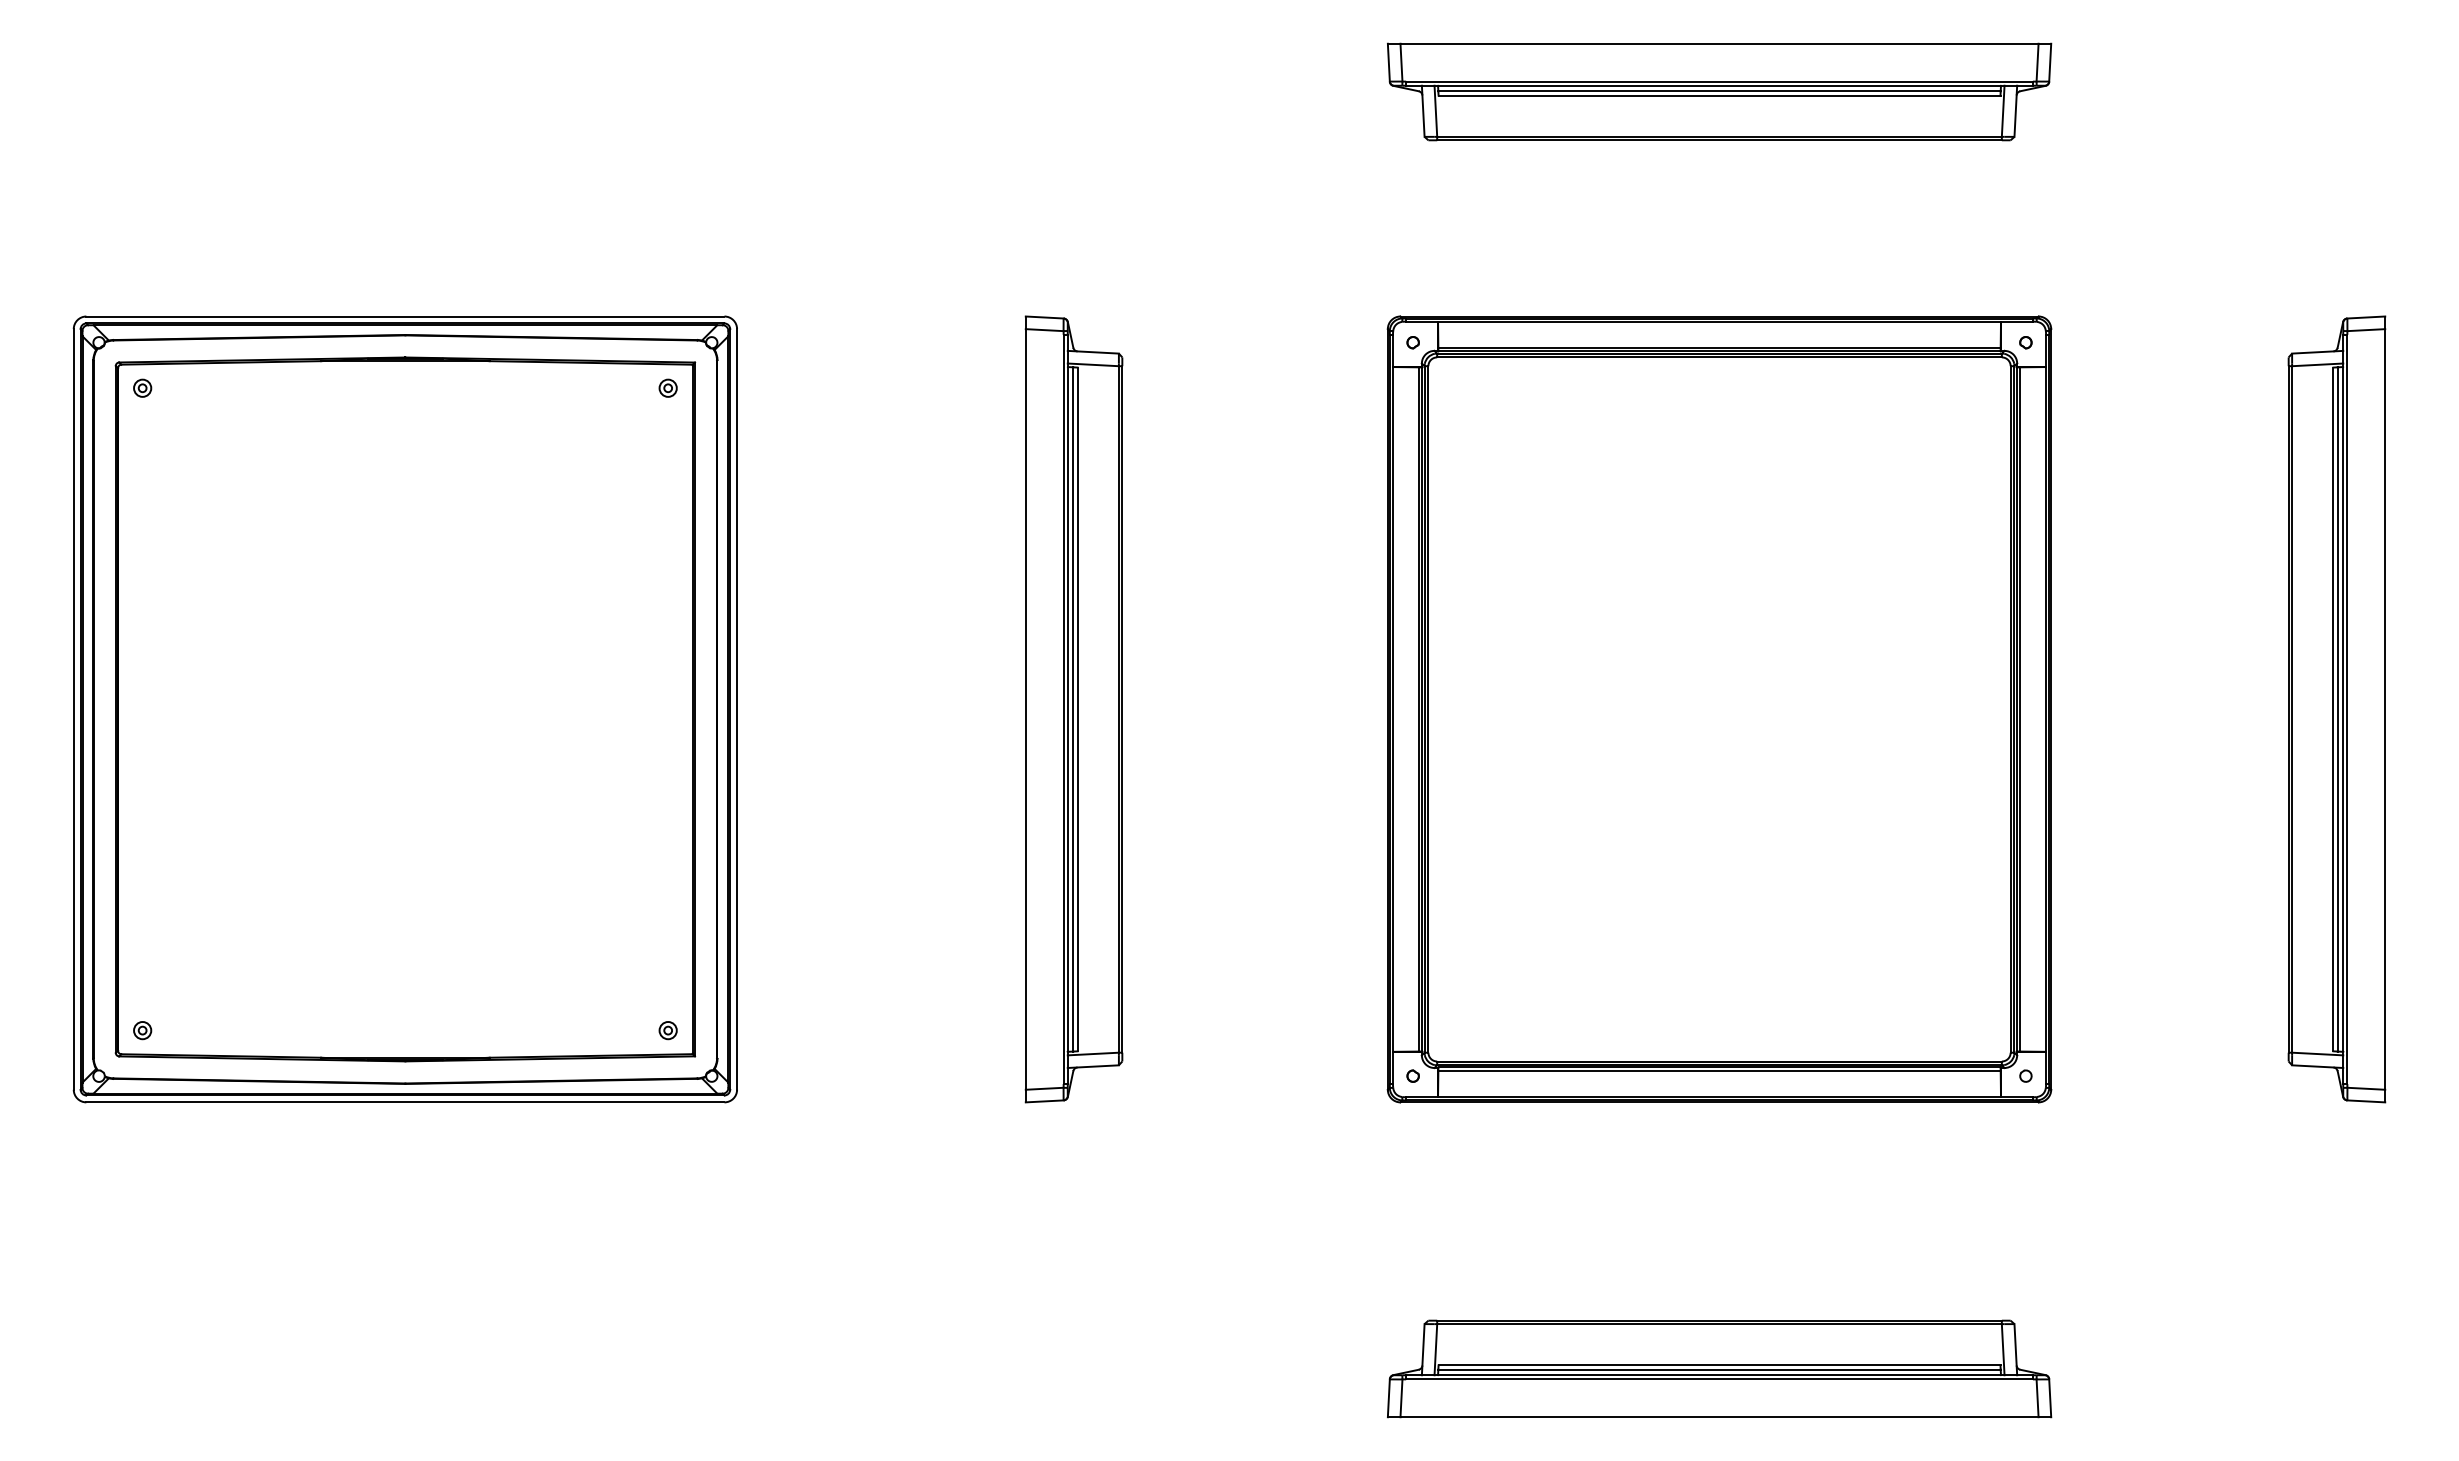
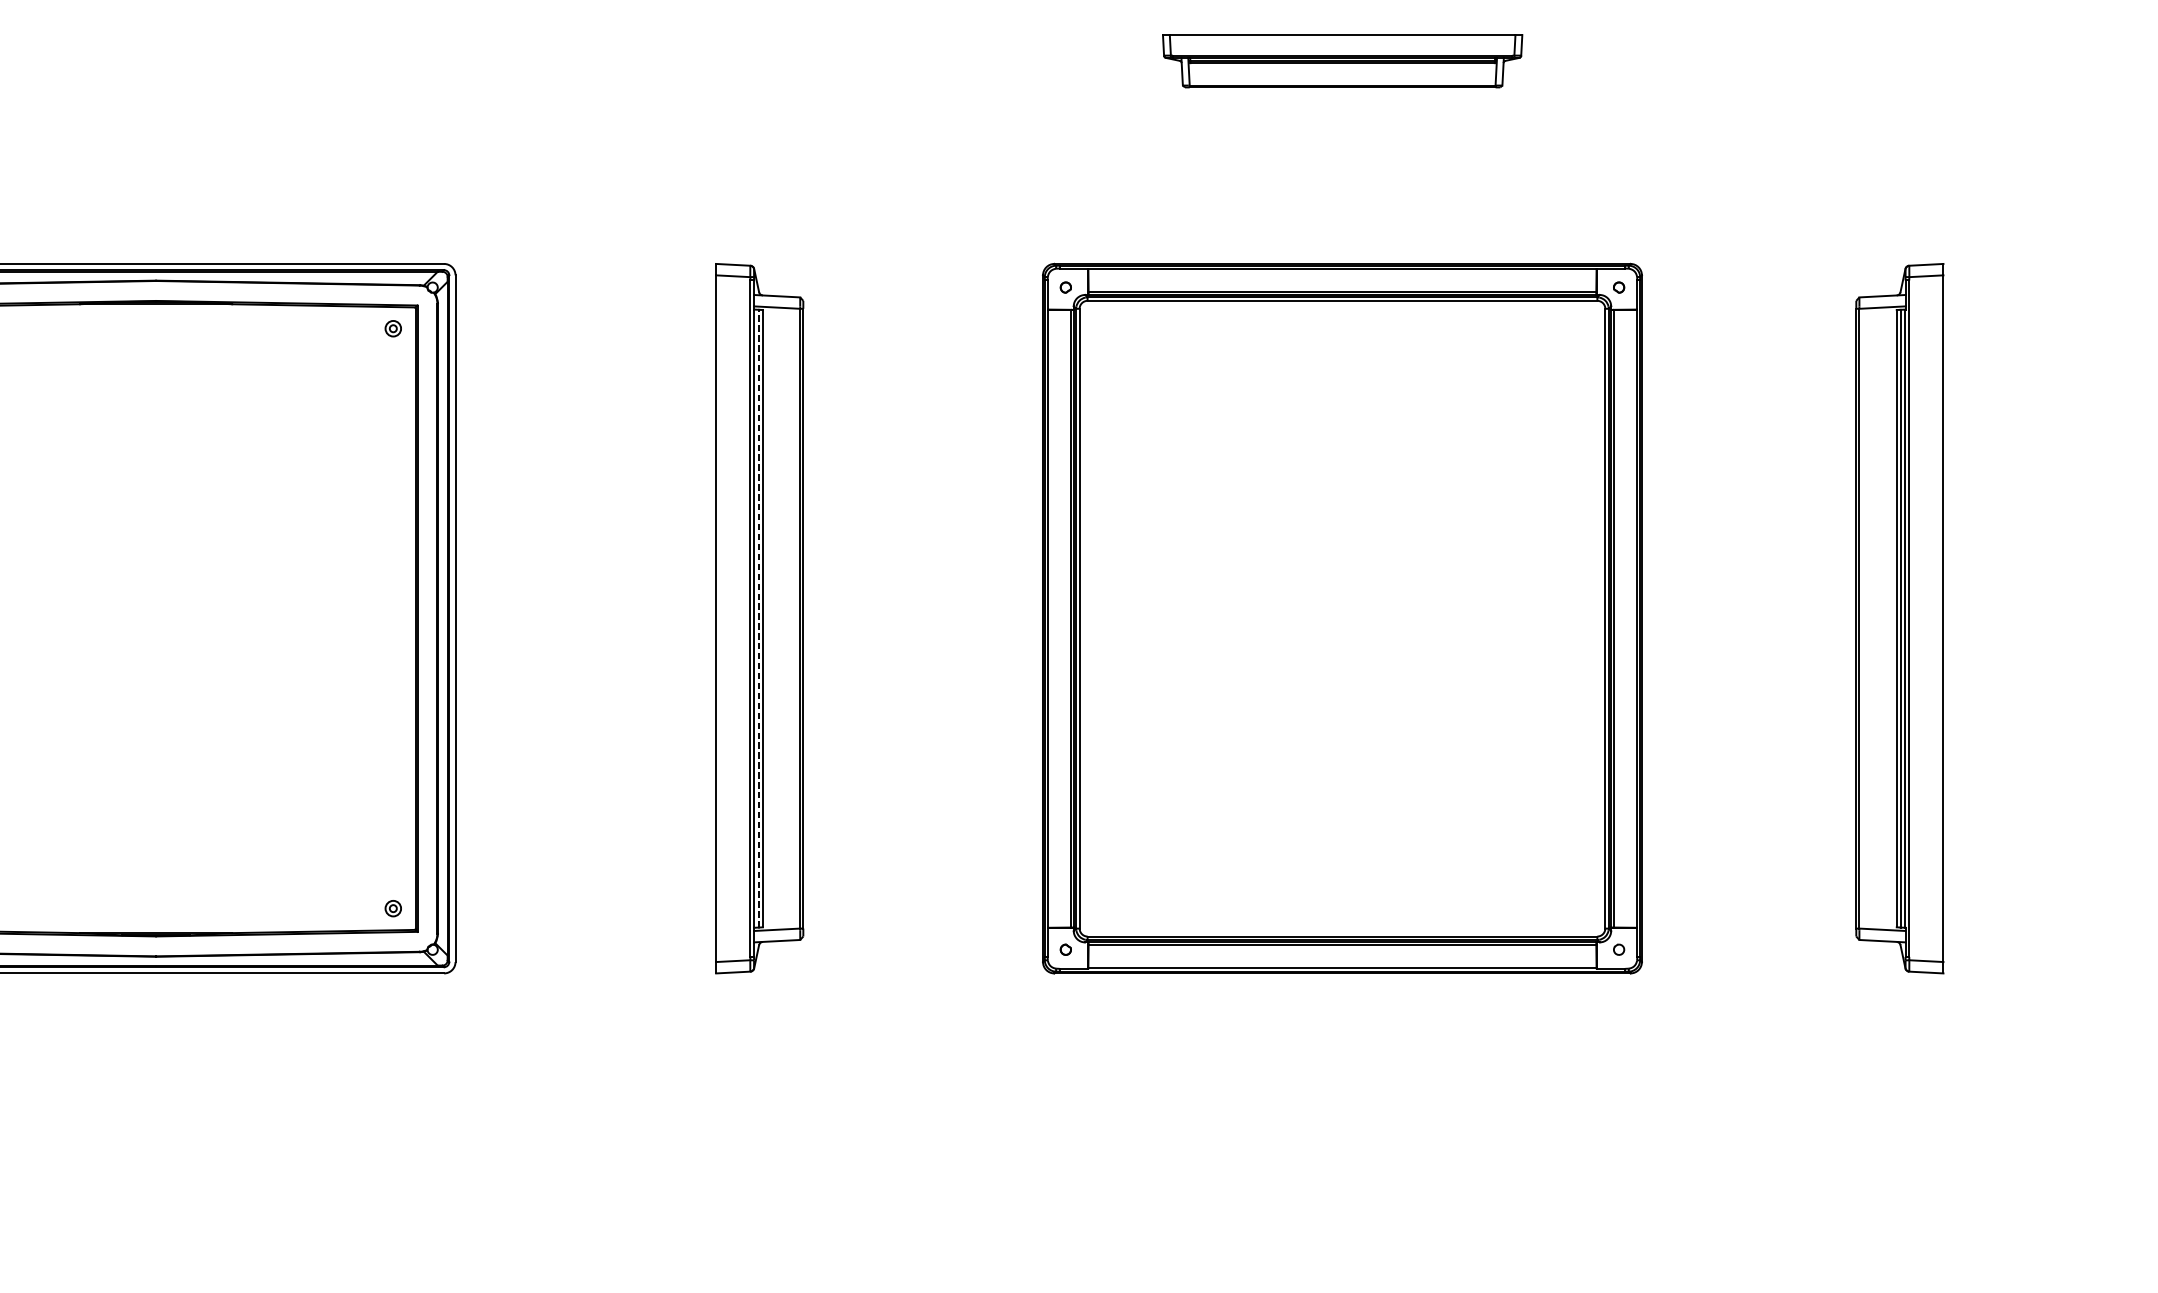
part: (1719, 91) -> (1342, 60), size x0.6
line: (1073, 708) -> (759, 617), solid -> dashed
part: (1719, 1368) -> (1342, 1213), removed

